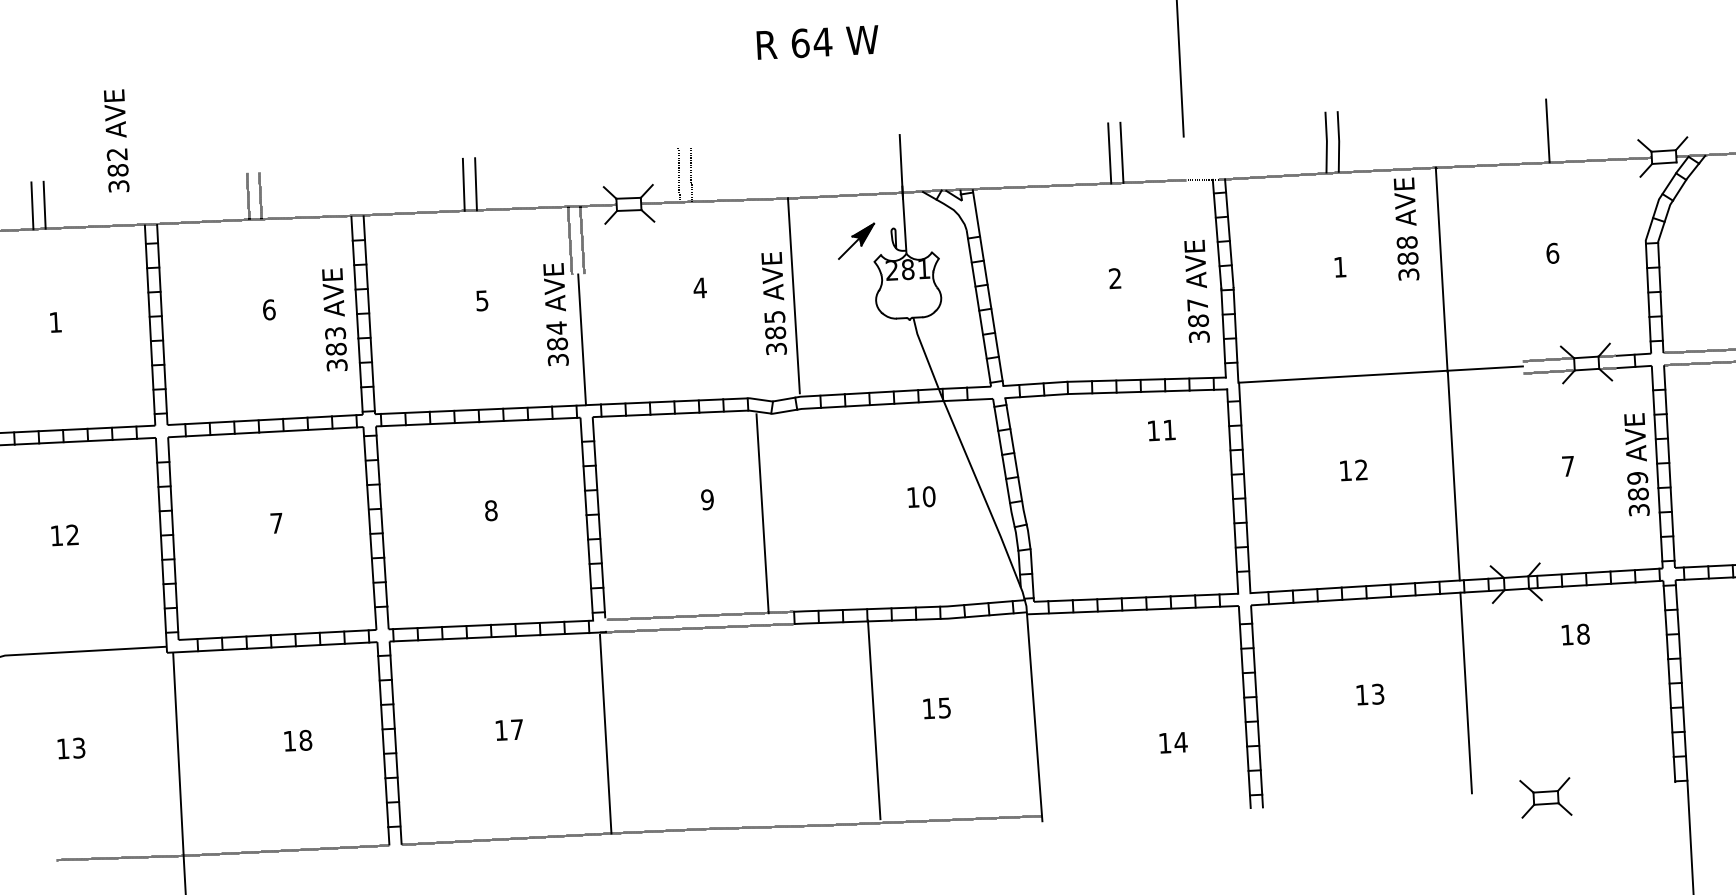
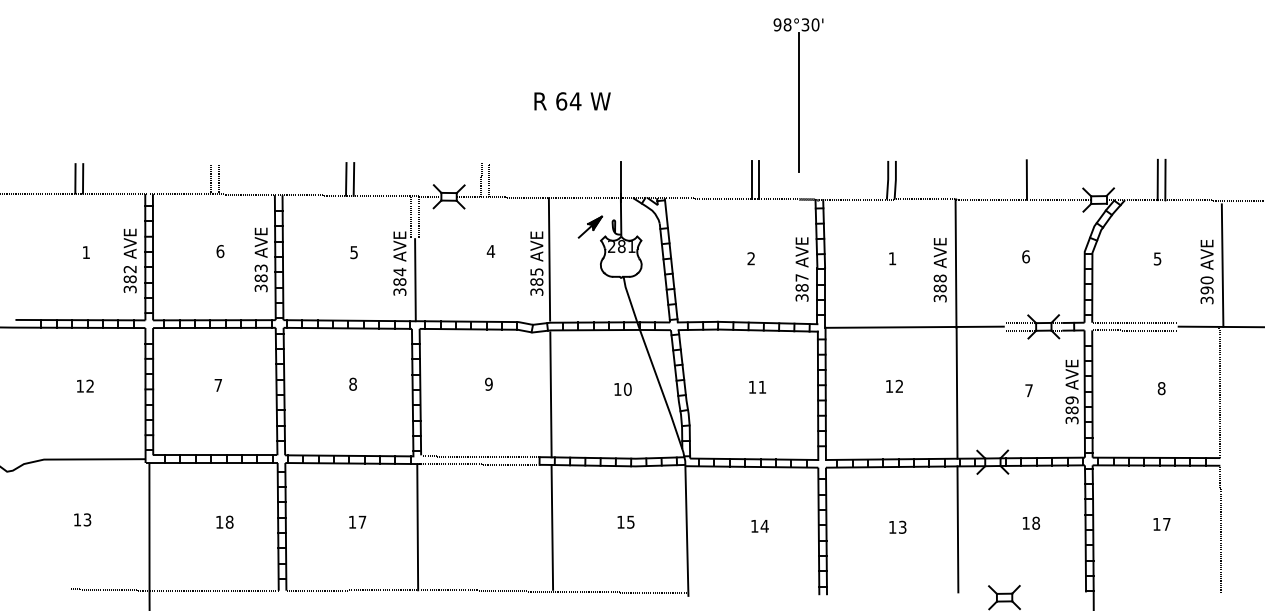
text: (115, 140) -> (129, 260), moved
text: (1405, 230) -> (939, 270), moved
text: (1161, 430) -> (757, 387), moved
line: (761, 513) -> (550, 394), moved
text: (1574, 633) -> (1030, 522), moved
line: (874, 718) -> (552, 526), moved
text: (1172, 743) -> (759, 526), moved

